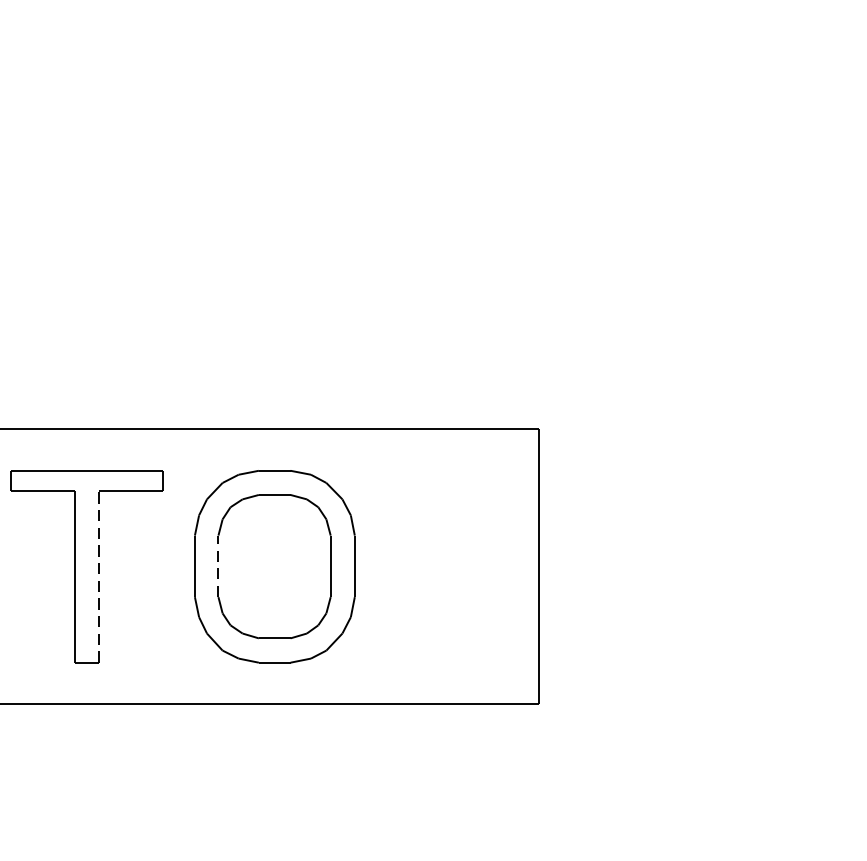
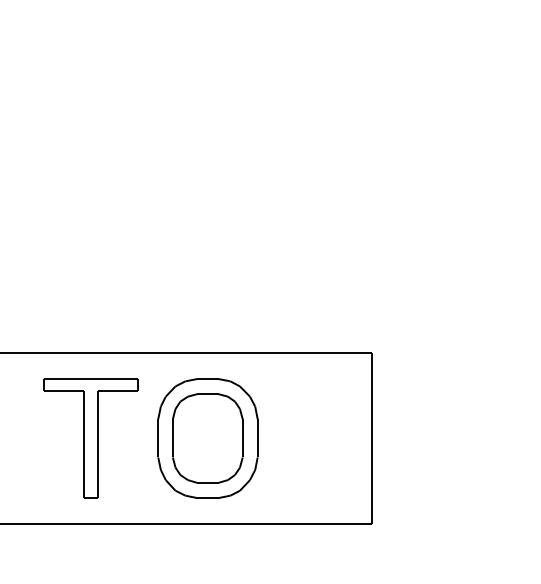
line: (217, 565) -> (172, 437), dashed -> solid
line: (98, 576) -> (98, 444), dashed -> solid

